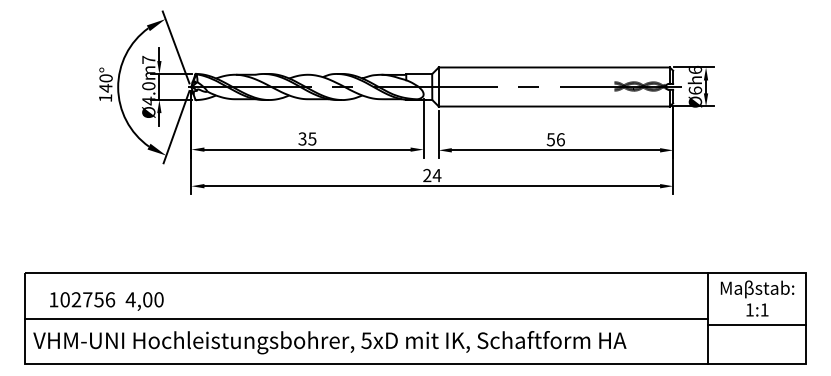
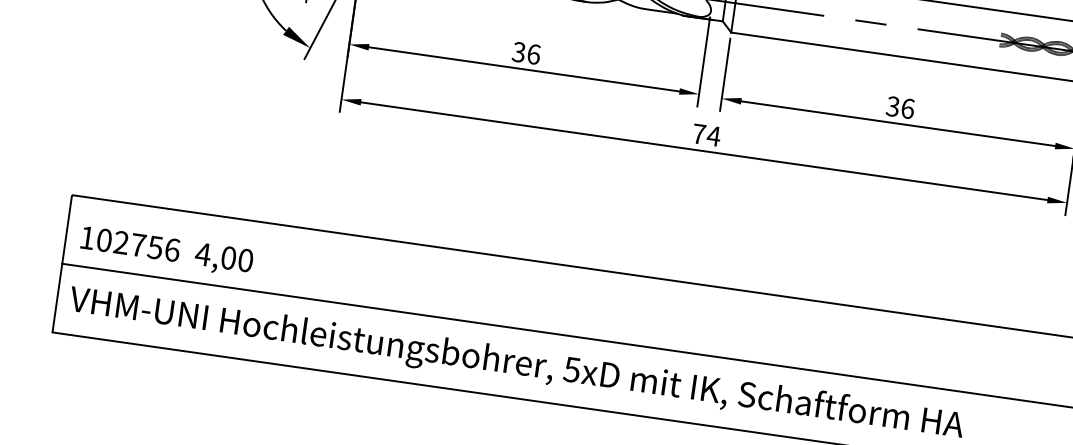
text: (312, 138) -> (534, 53), 35 -> 36
text: (550, 139) -> (892, 106), 56 -> 36
text: (427, 175) -> (699, 134), 24 -> 74
text: (106, 301) -> (166, 251), moved

